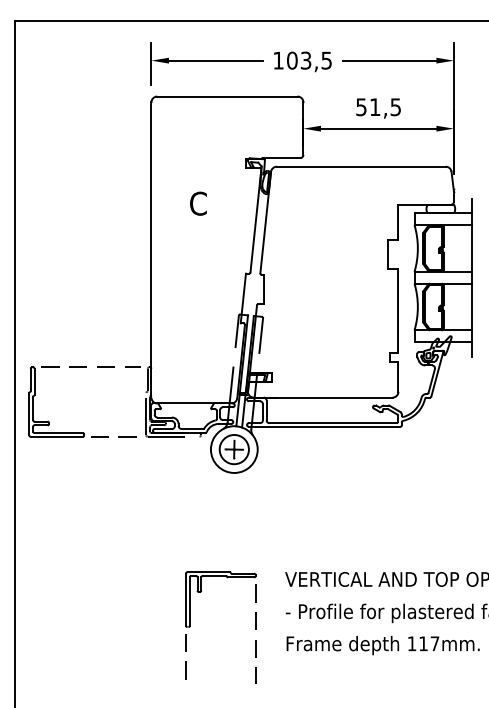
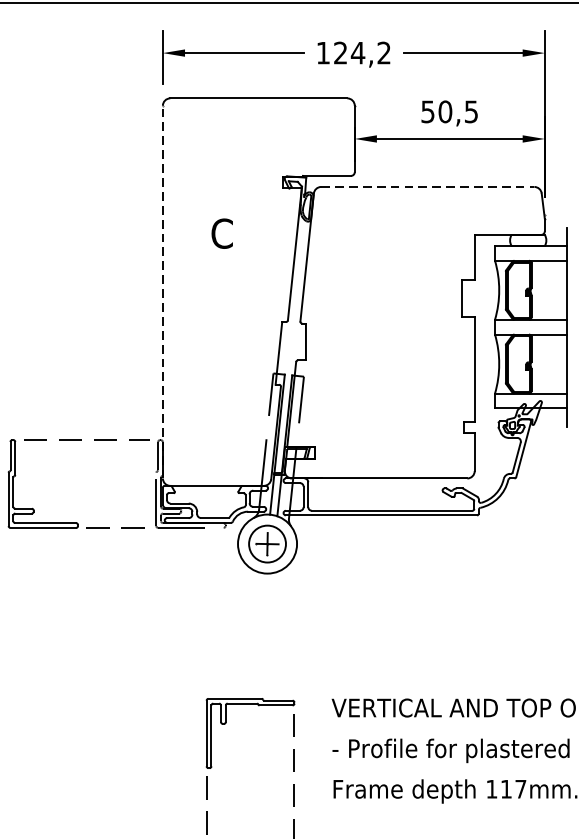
text: (309, 60) -> (362, 52), 103,5 -> 124,2
text: (374, 107) -> (444, 112), 51,5 -> 50,5
line: (361, 166) -> (428, 186), solid -> dashed
line: (151, 250) -> (162, 292), solid -> dashed

